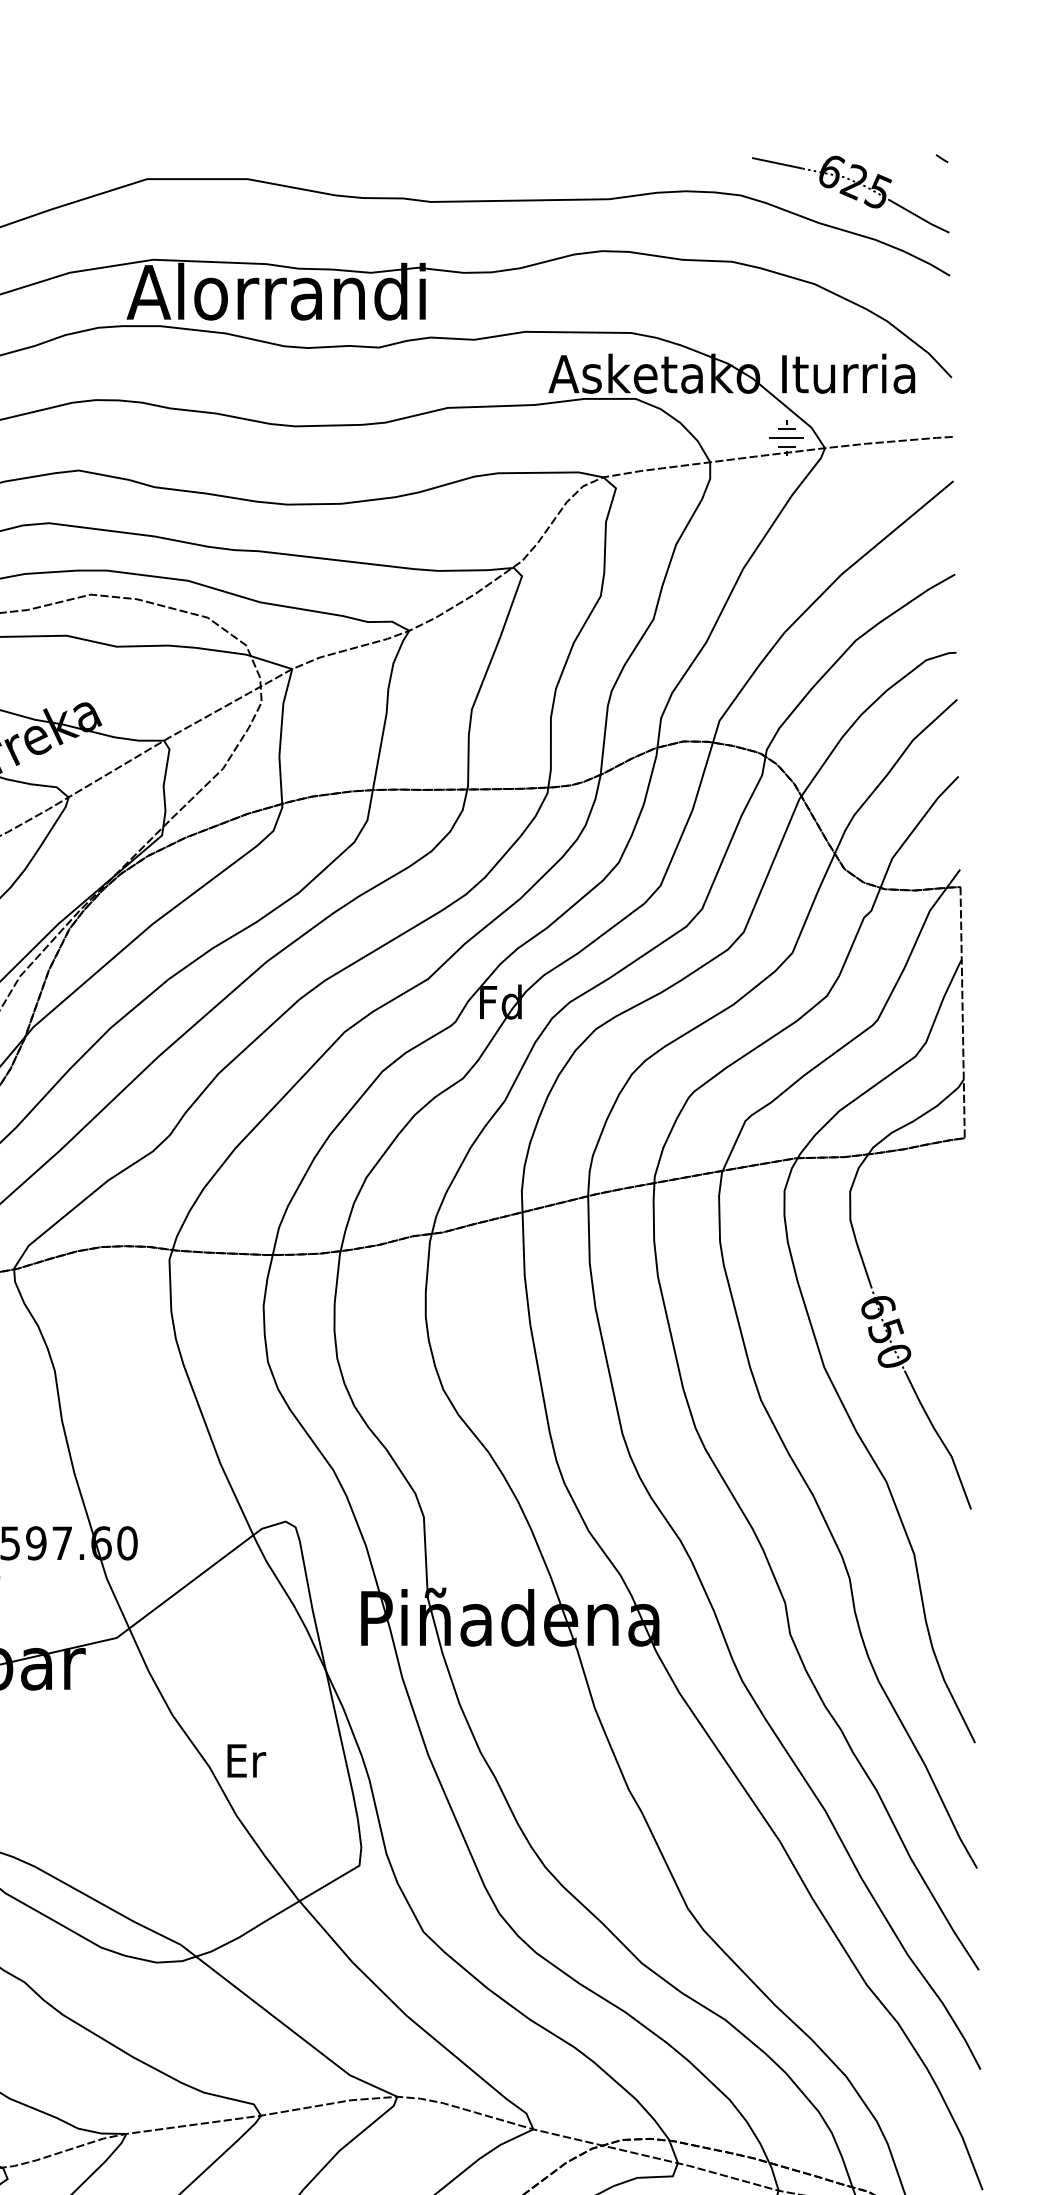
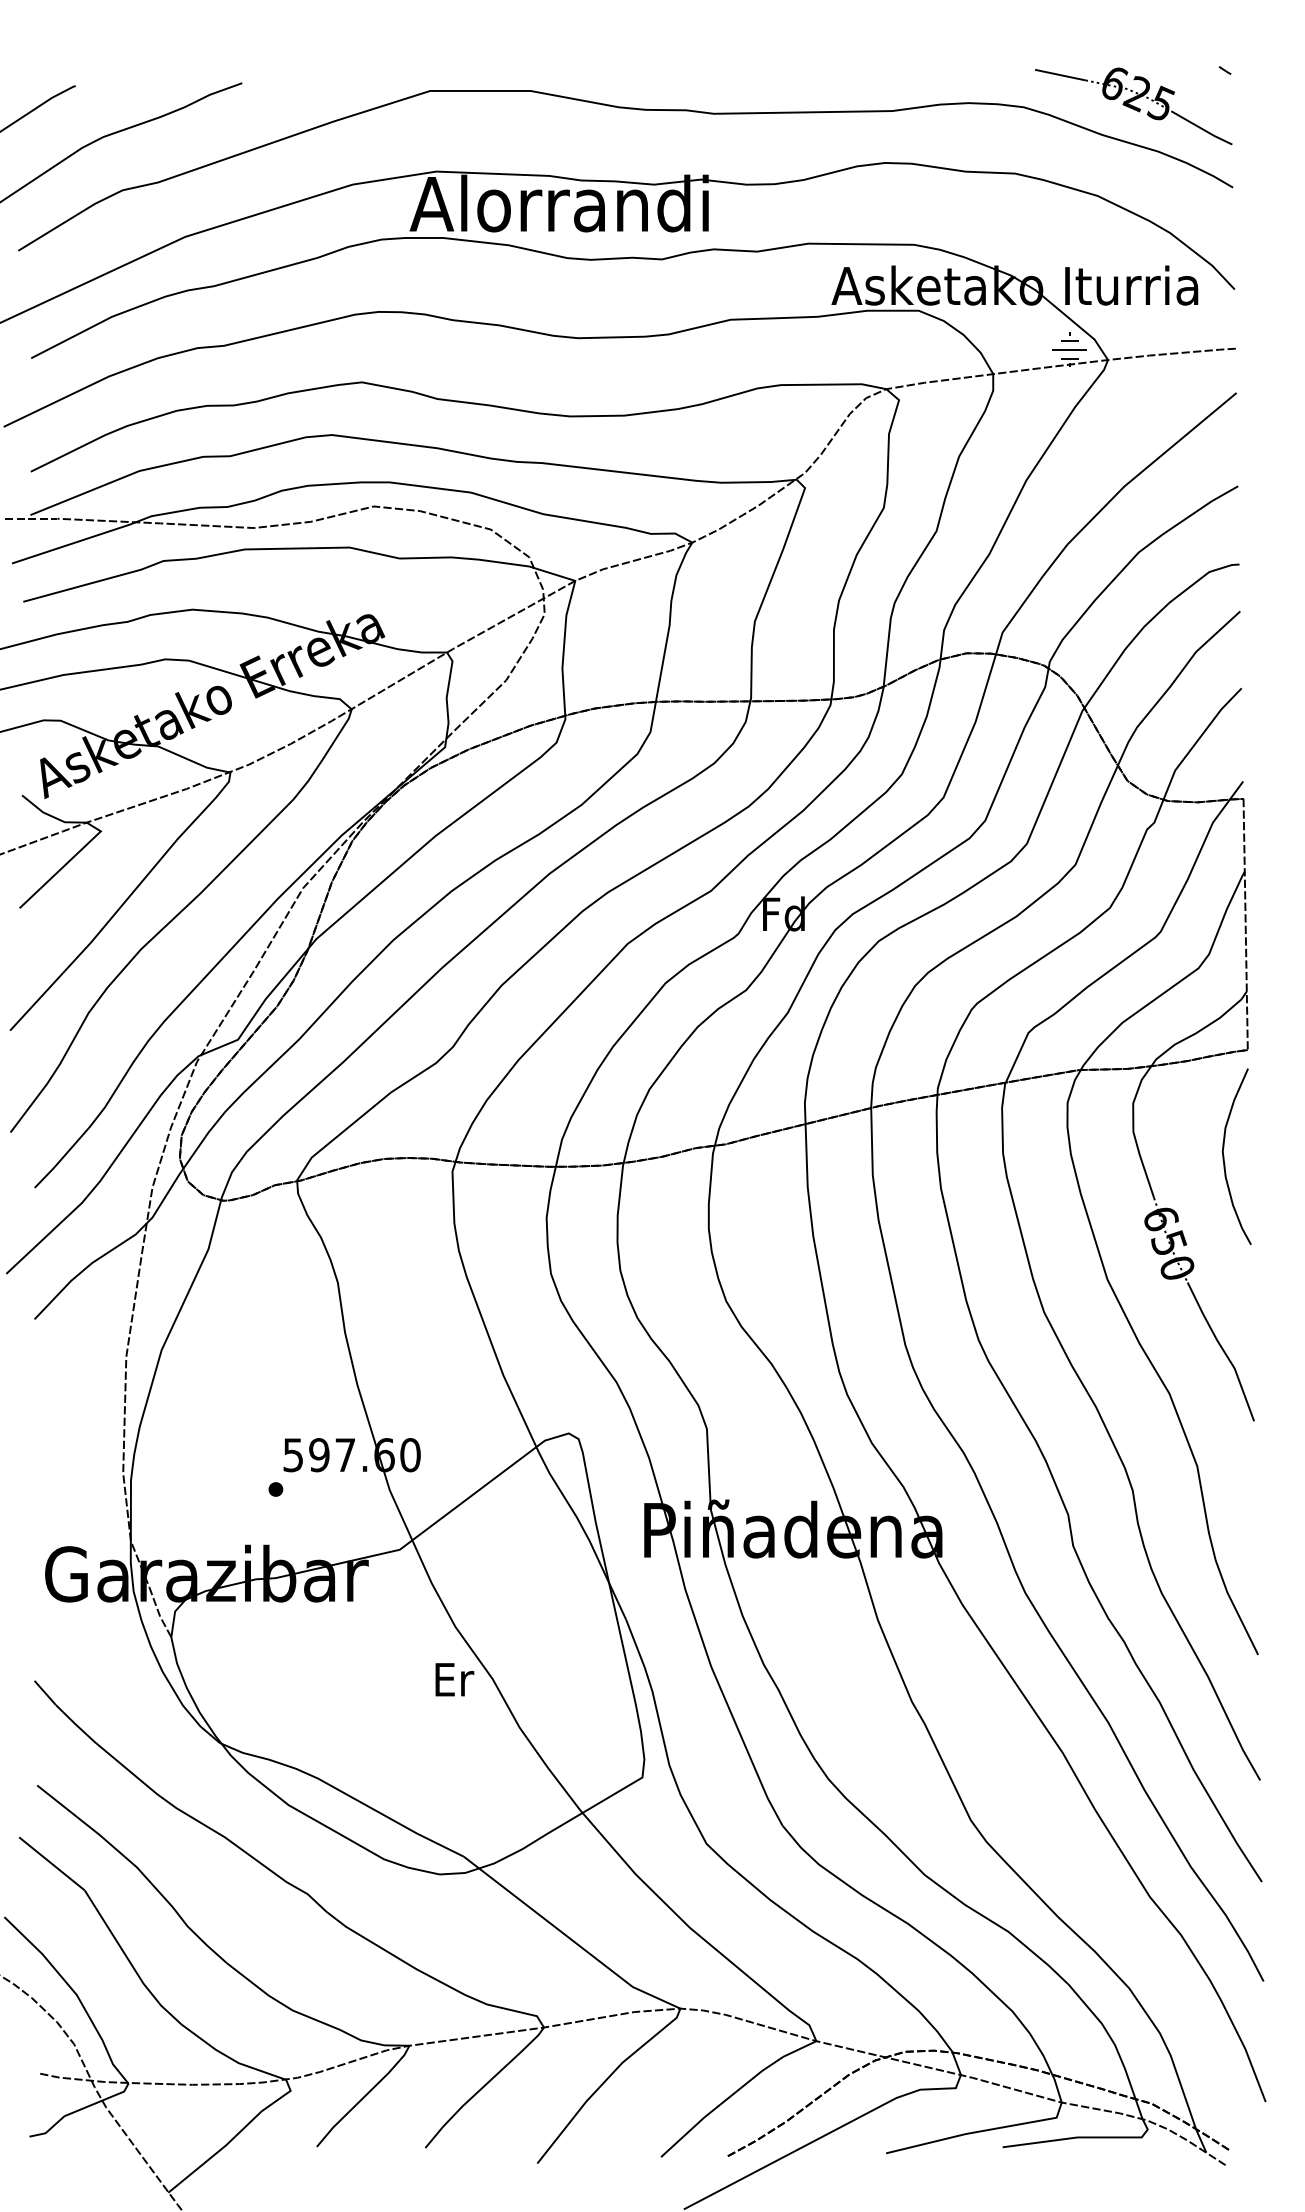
curve: (941, 1244) -> (1224, 1156), added
text: (246, 1760) -> (454, 1679), moved

